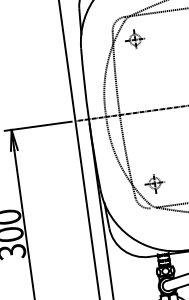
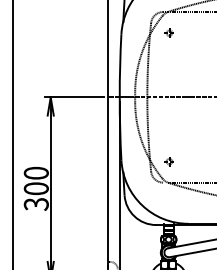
part: (133, 39) -> (168, 32), size x0.6
part: (153, 183) -> (168, 161), size x0.6

